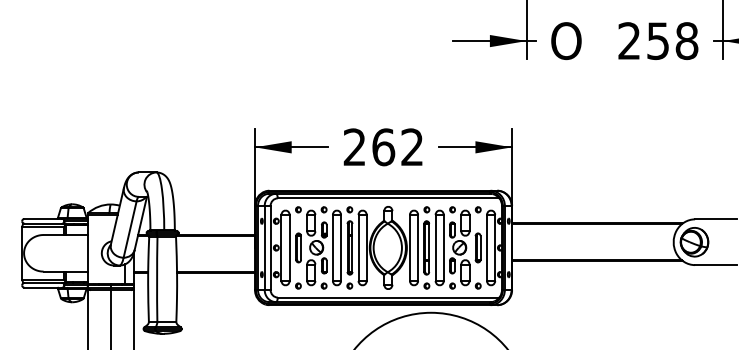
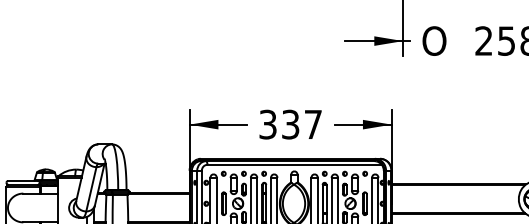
text: (382, 147) -> (289, 124), 262 -> 337

